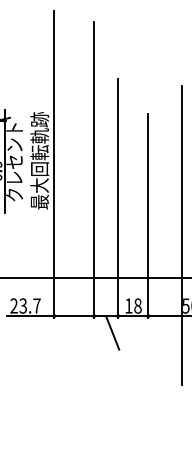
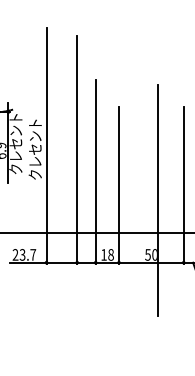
text: (39, 160) -> (35, 142), 最大回転軌跡 -> クレセント
line: (181, 234) -> (144, 199), removed
line: (112, 332) -> (91, 275), removed

